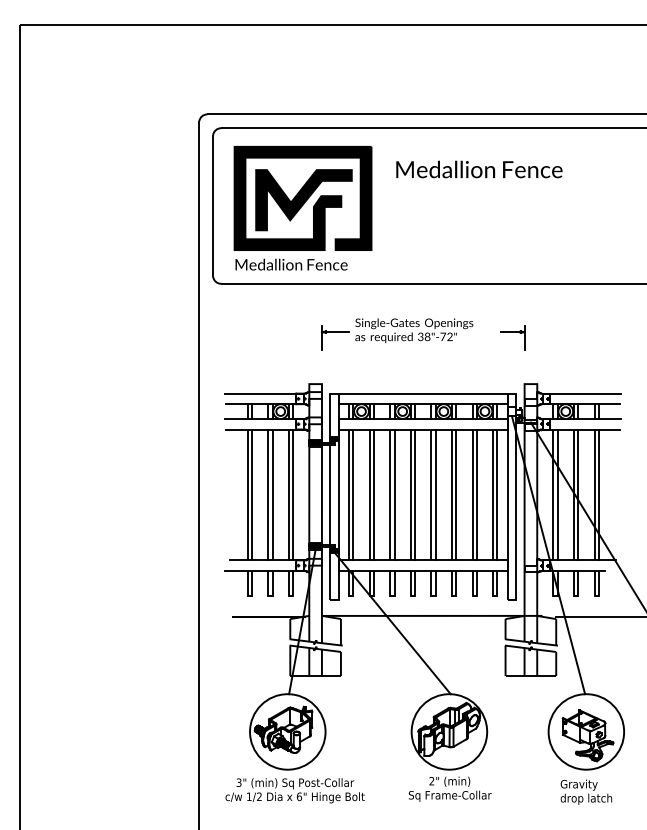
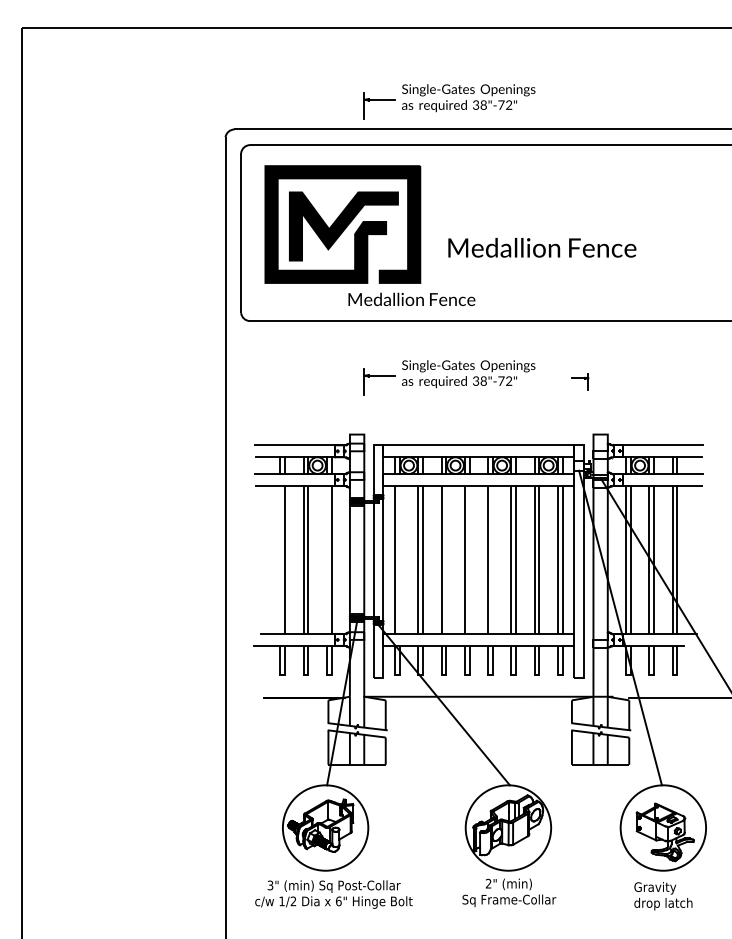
part: (397, 89) -> (449, 101), added
text: (479, 169) -> (542, 247), moved
text: (291, 264) -> (411, 299), moved
part: (512, 337) -> (579, 381), size x0.6
line: (247, 494) -> (280, 559), removed
line: (288, 494) -> (326, 559), removed
line: (353, 494) -> (399, 559), removed
line: (394, 494) -> (446, 559), removed
line: (414, 494) -> (469, 559), removed
line: (435, 494) -> (492, 559), removed

